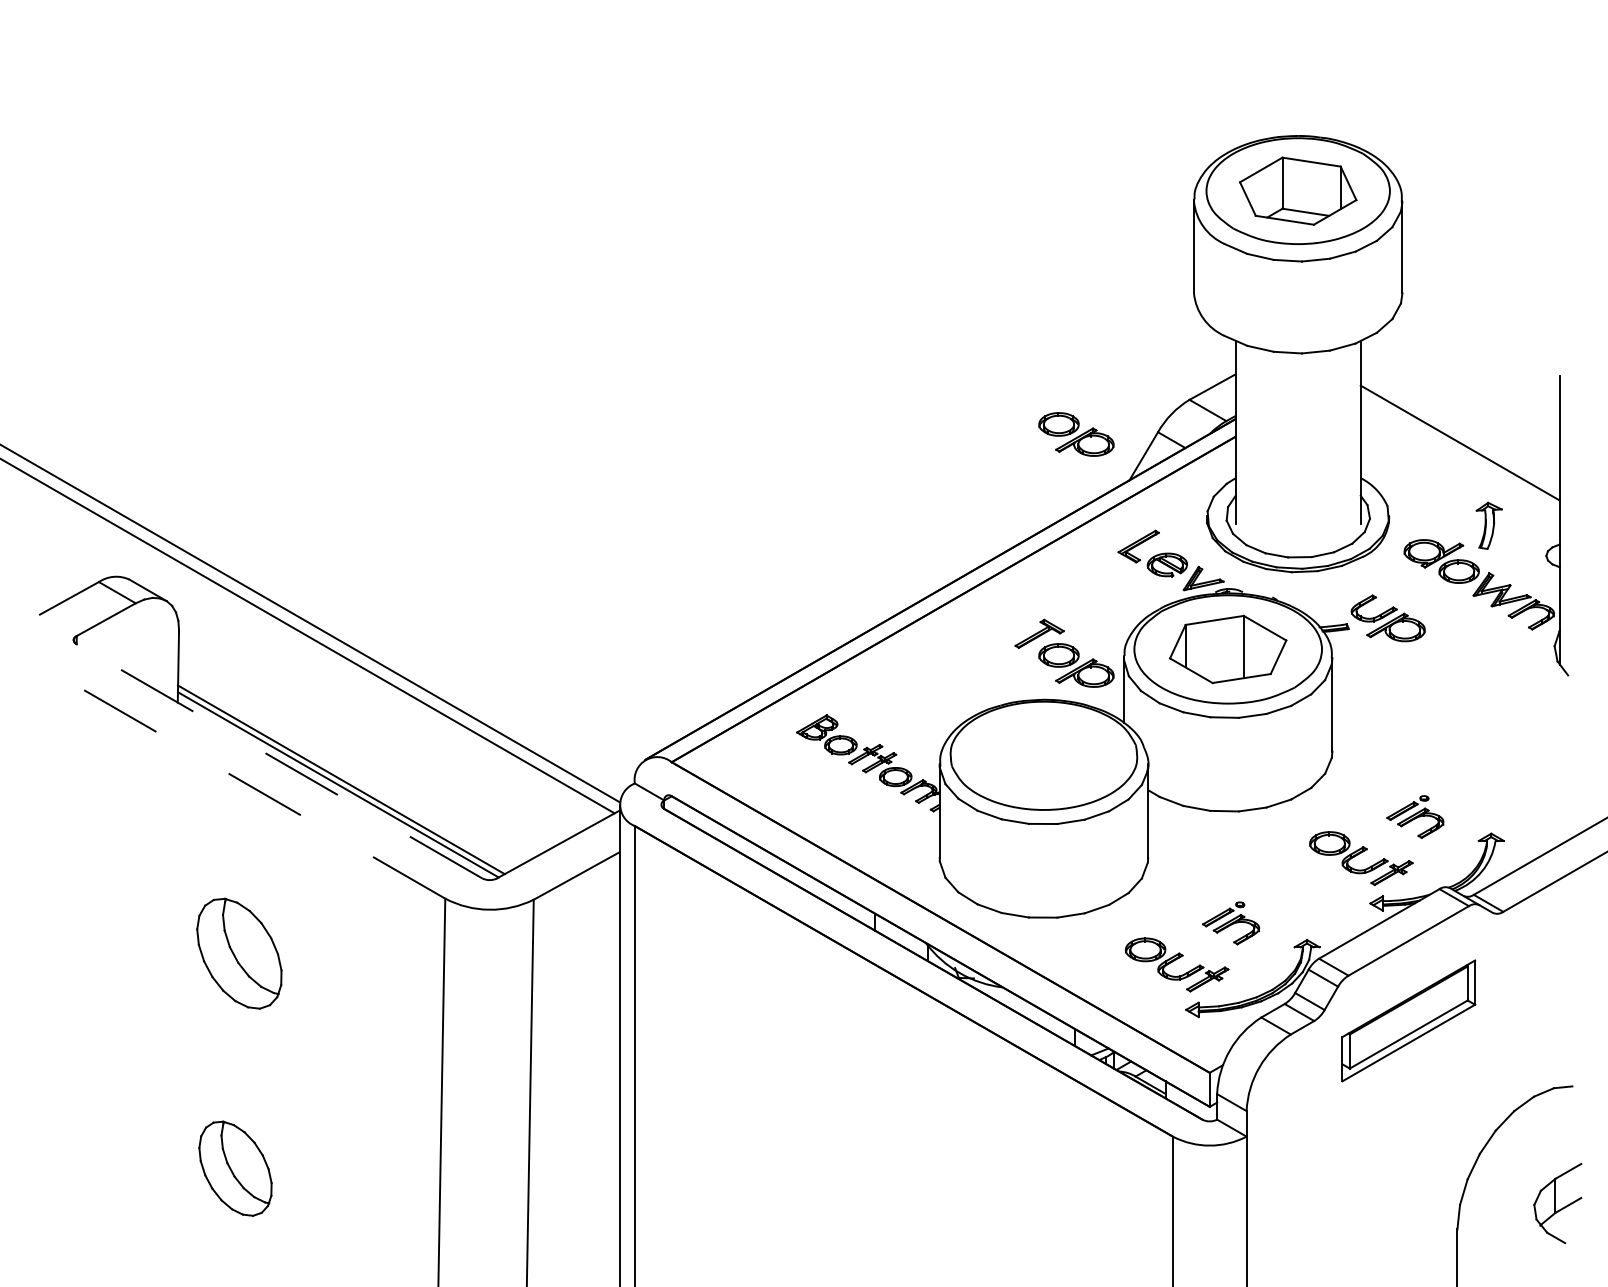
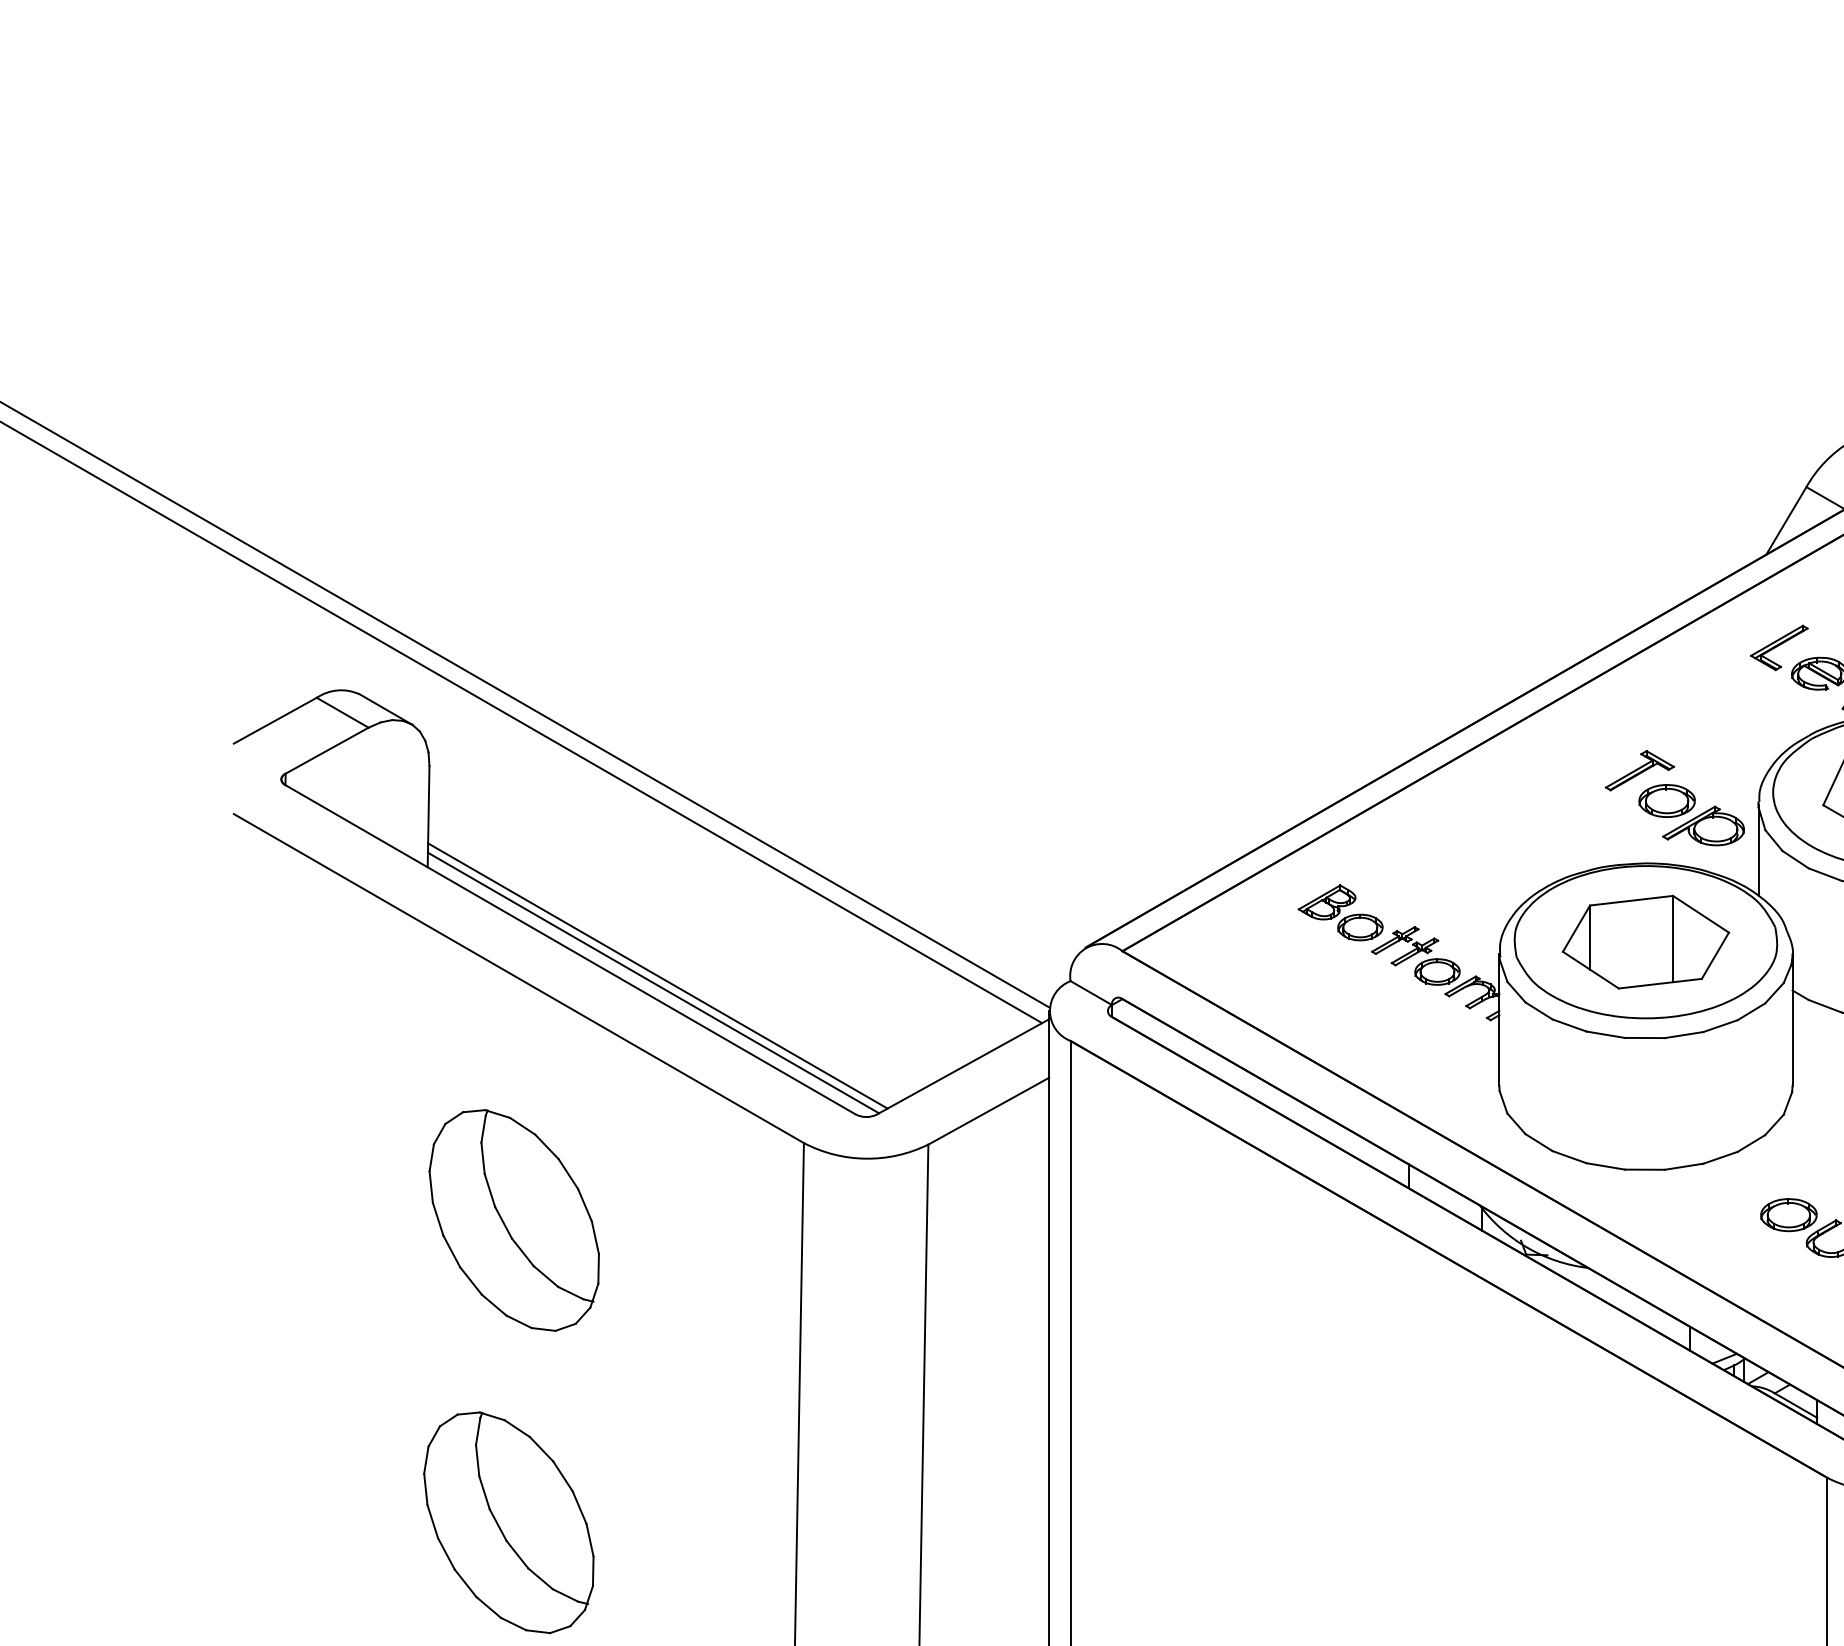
part: (1076, 434) -> (1691, 490), removed
part: (1043, 755) -> (1645, 941), added
line: (279, 761) -> (570, 950), dashed -> solid
line: (242, 781) -> (518, 978), dashed -> solid
part: (239, 953) -> (514, 1220), size x1.43
part: (235, 1168) -> (508, 1522), size x1.67

